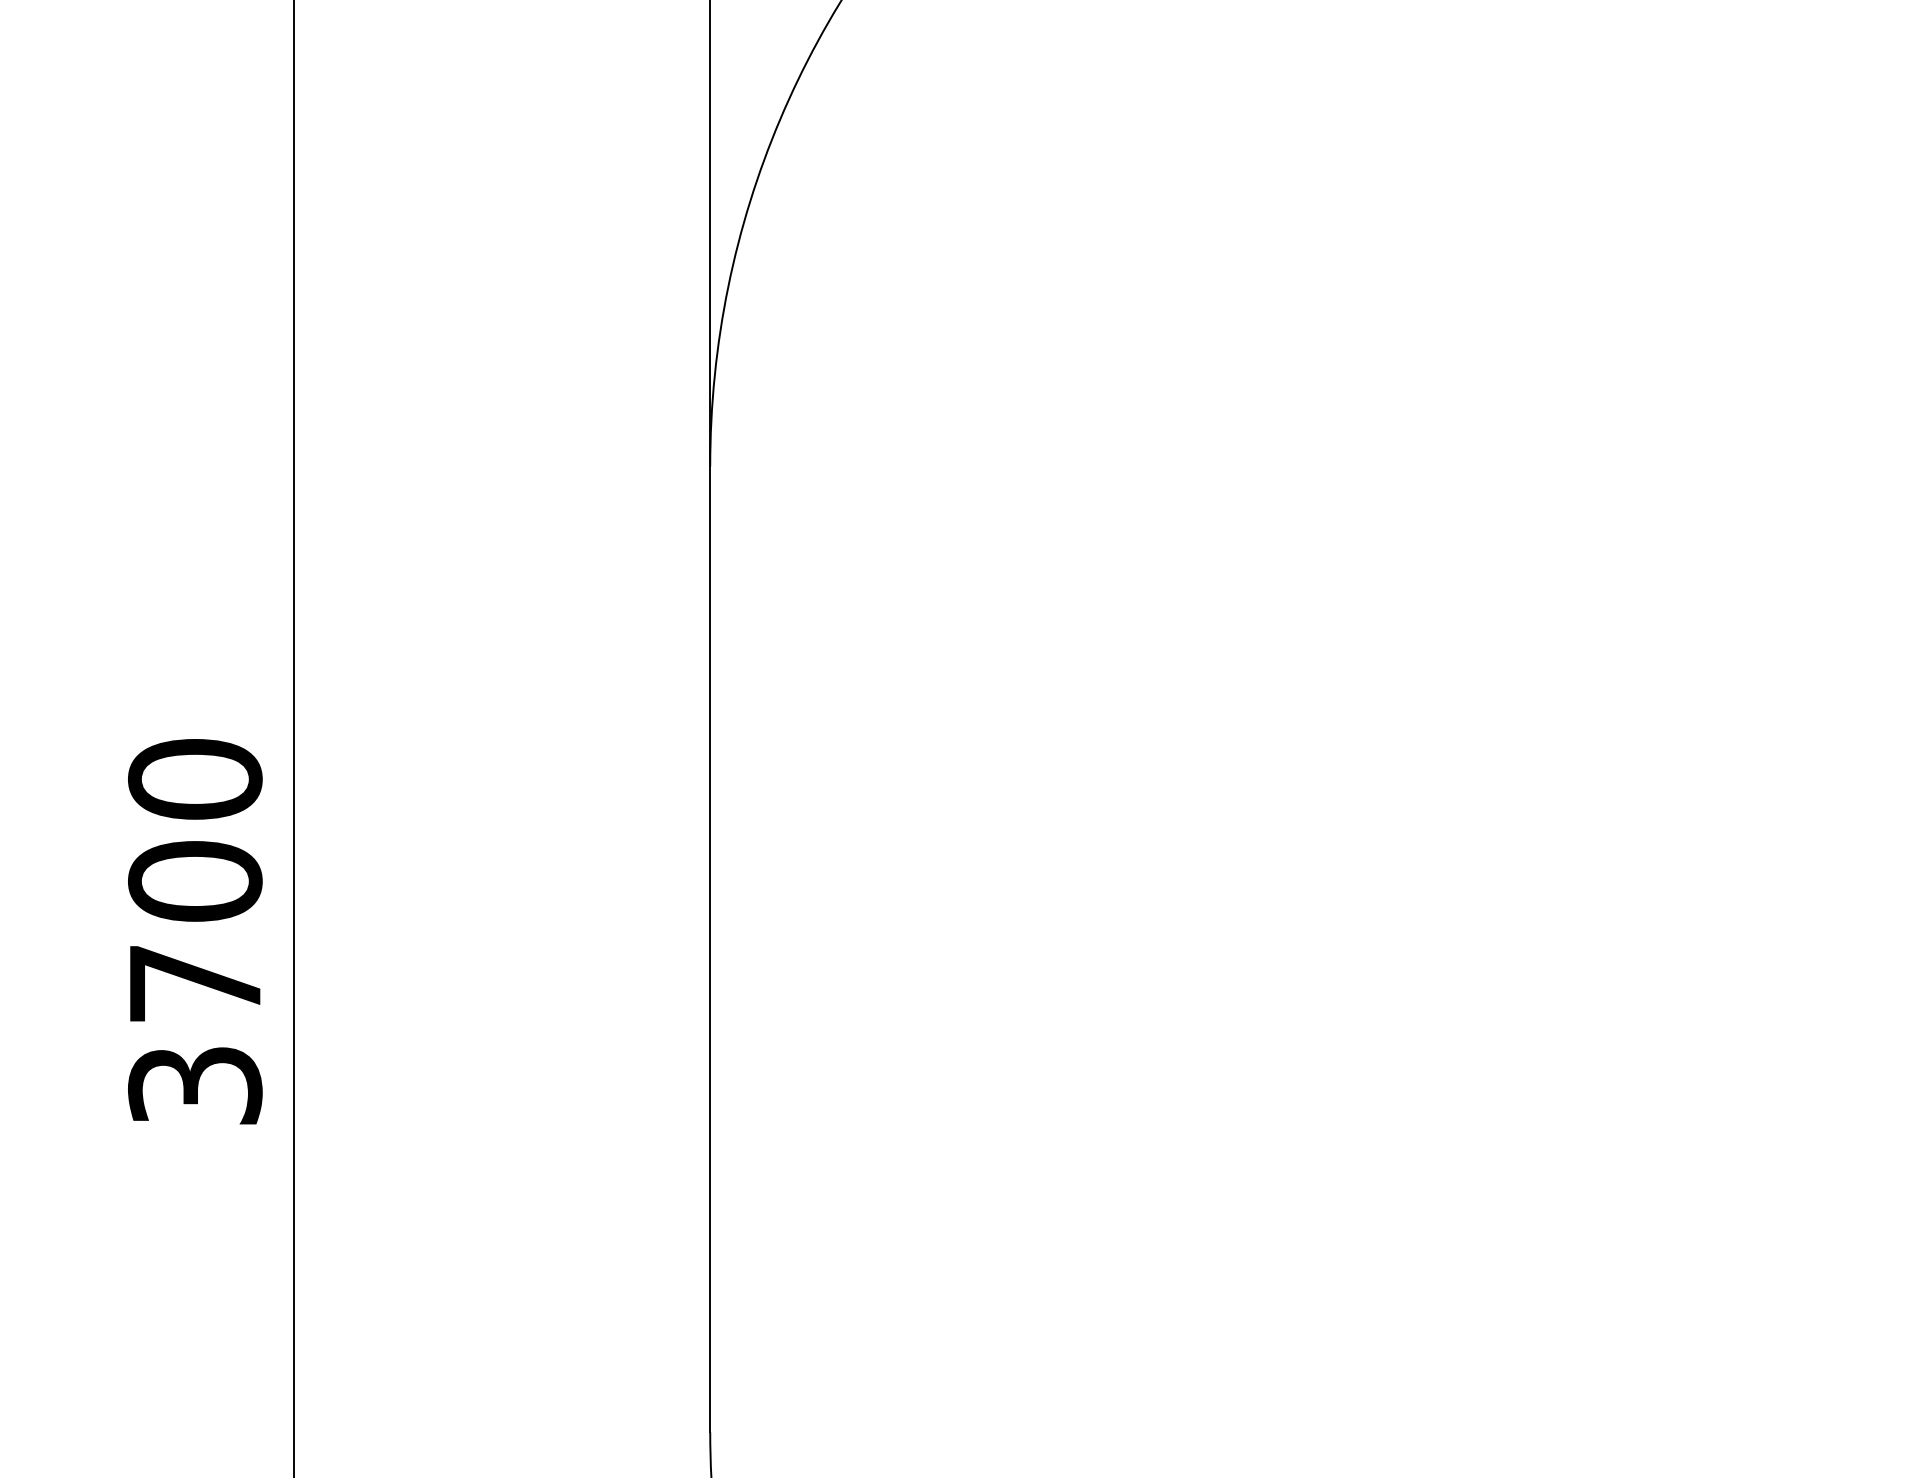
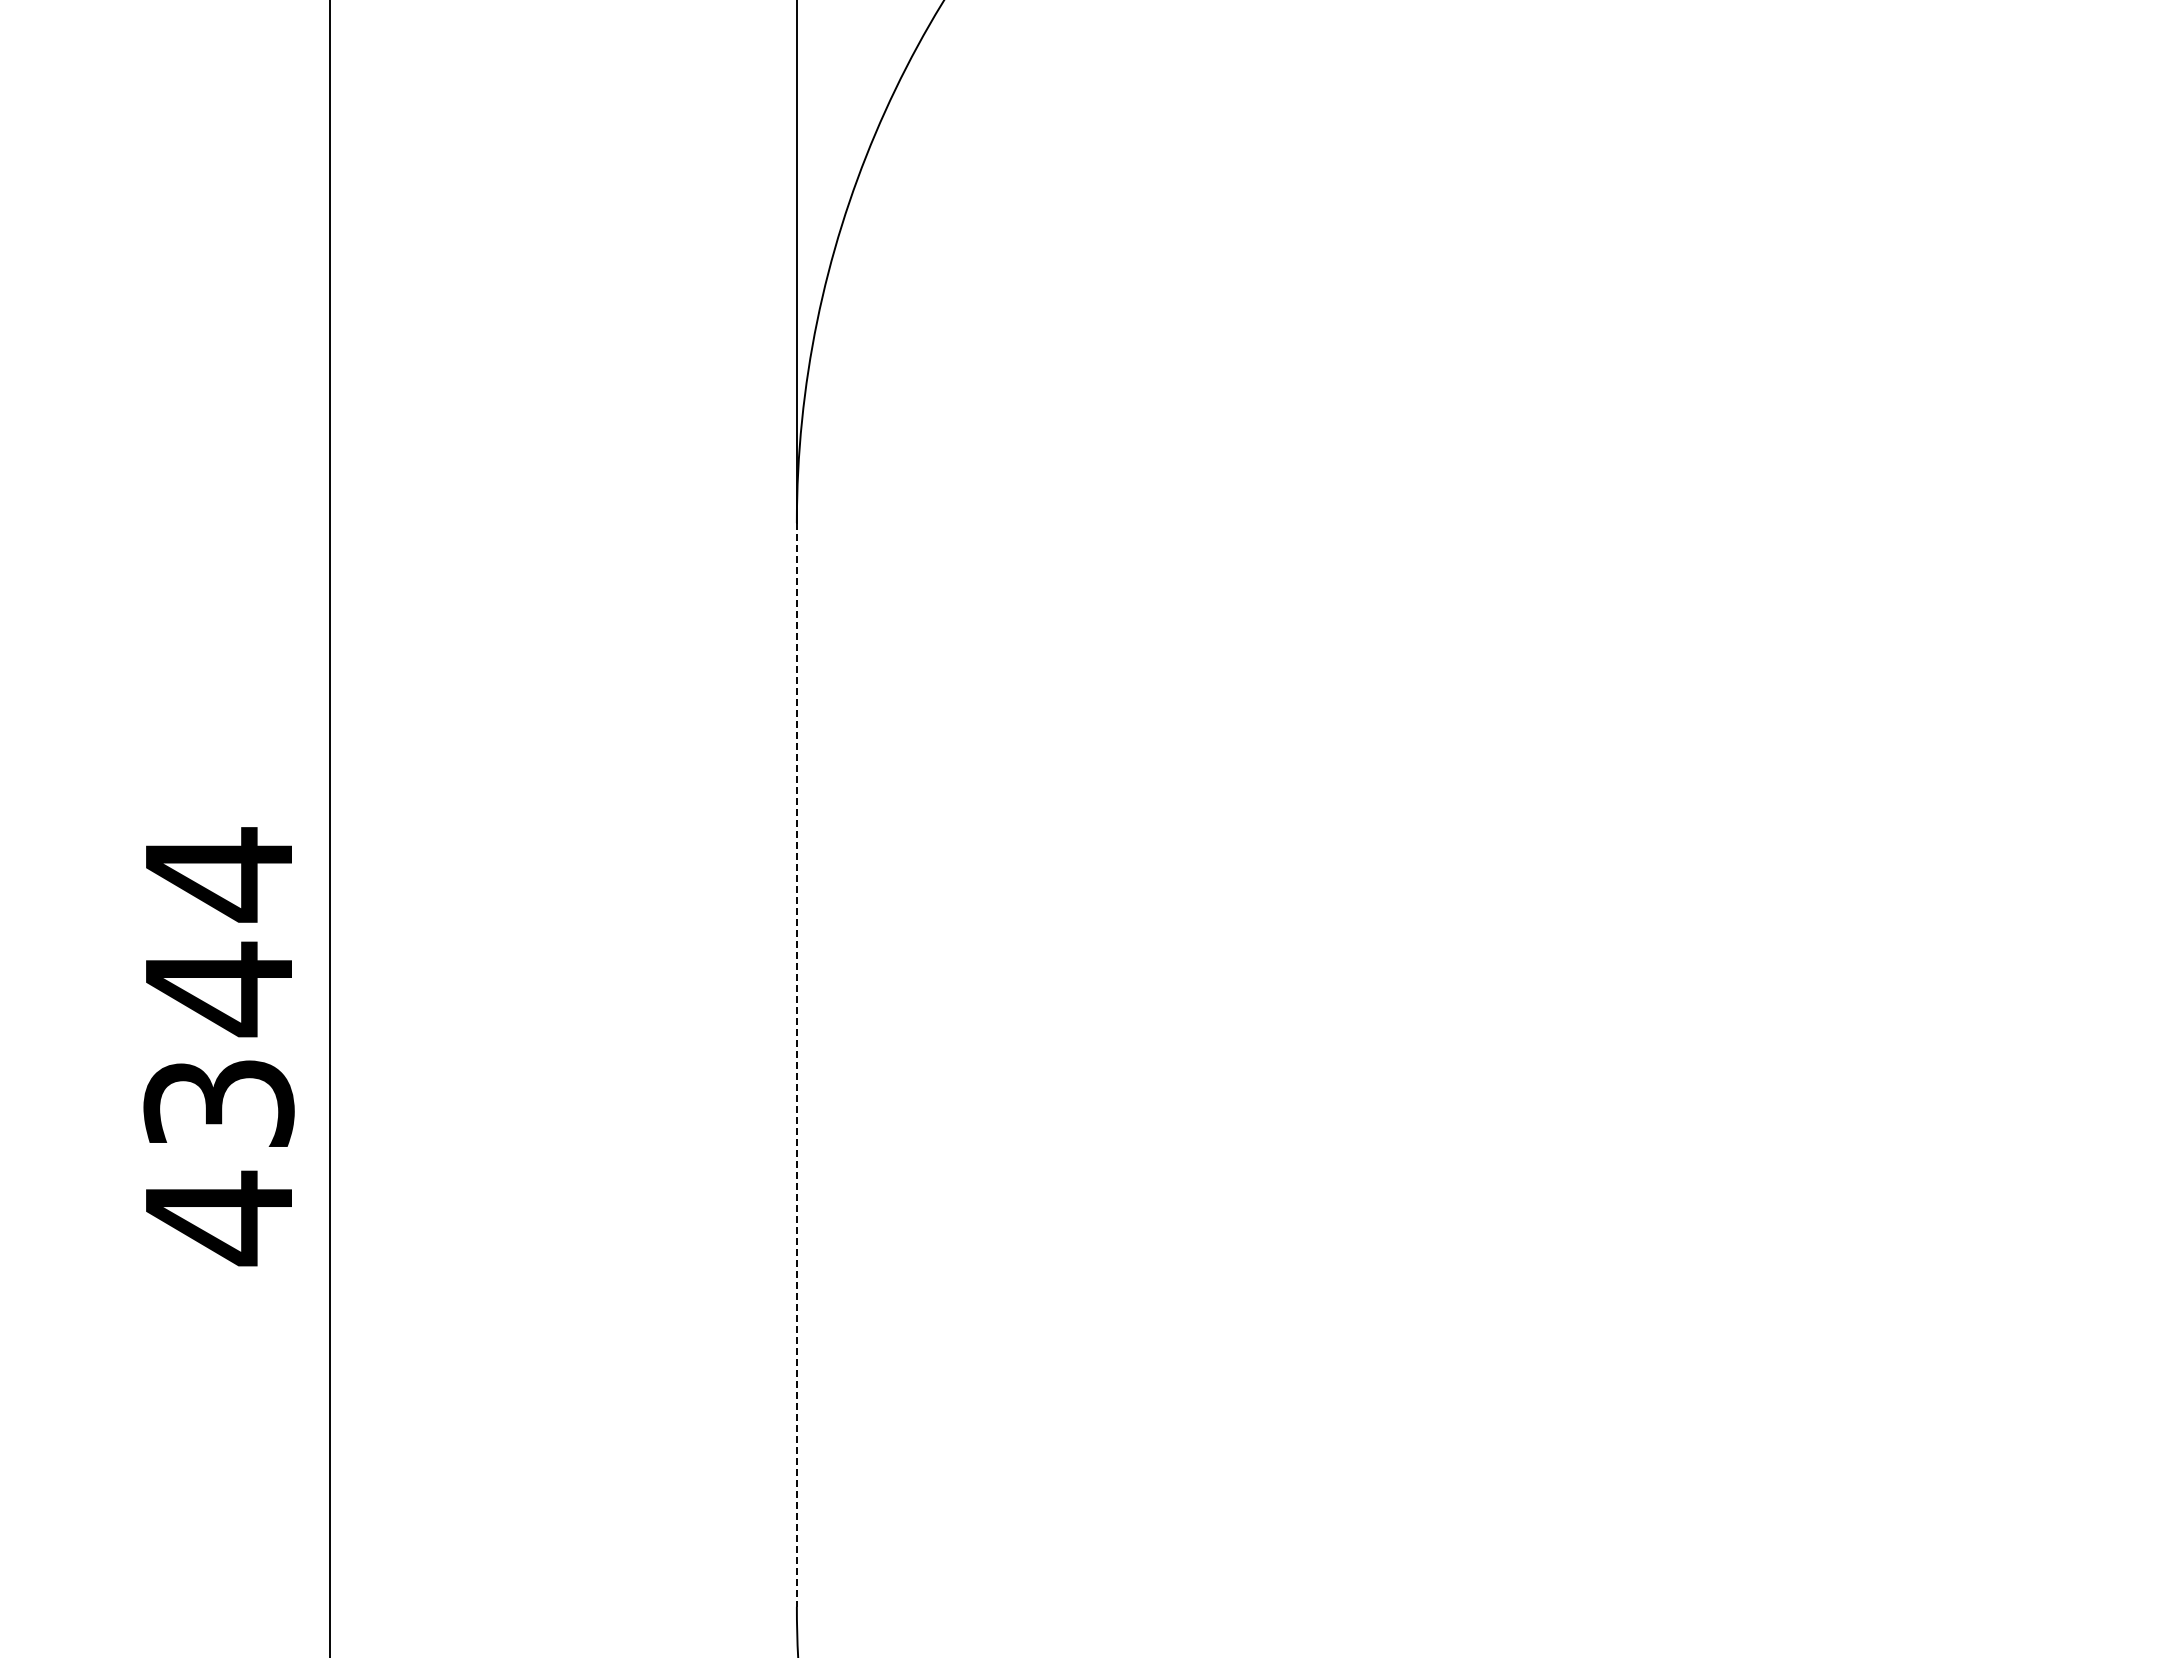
text: (194, 932) -> (218, 1046), 3700 -> 4344
line: (709, 948) -> (796, 1064), solid -> dashed

